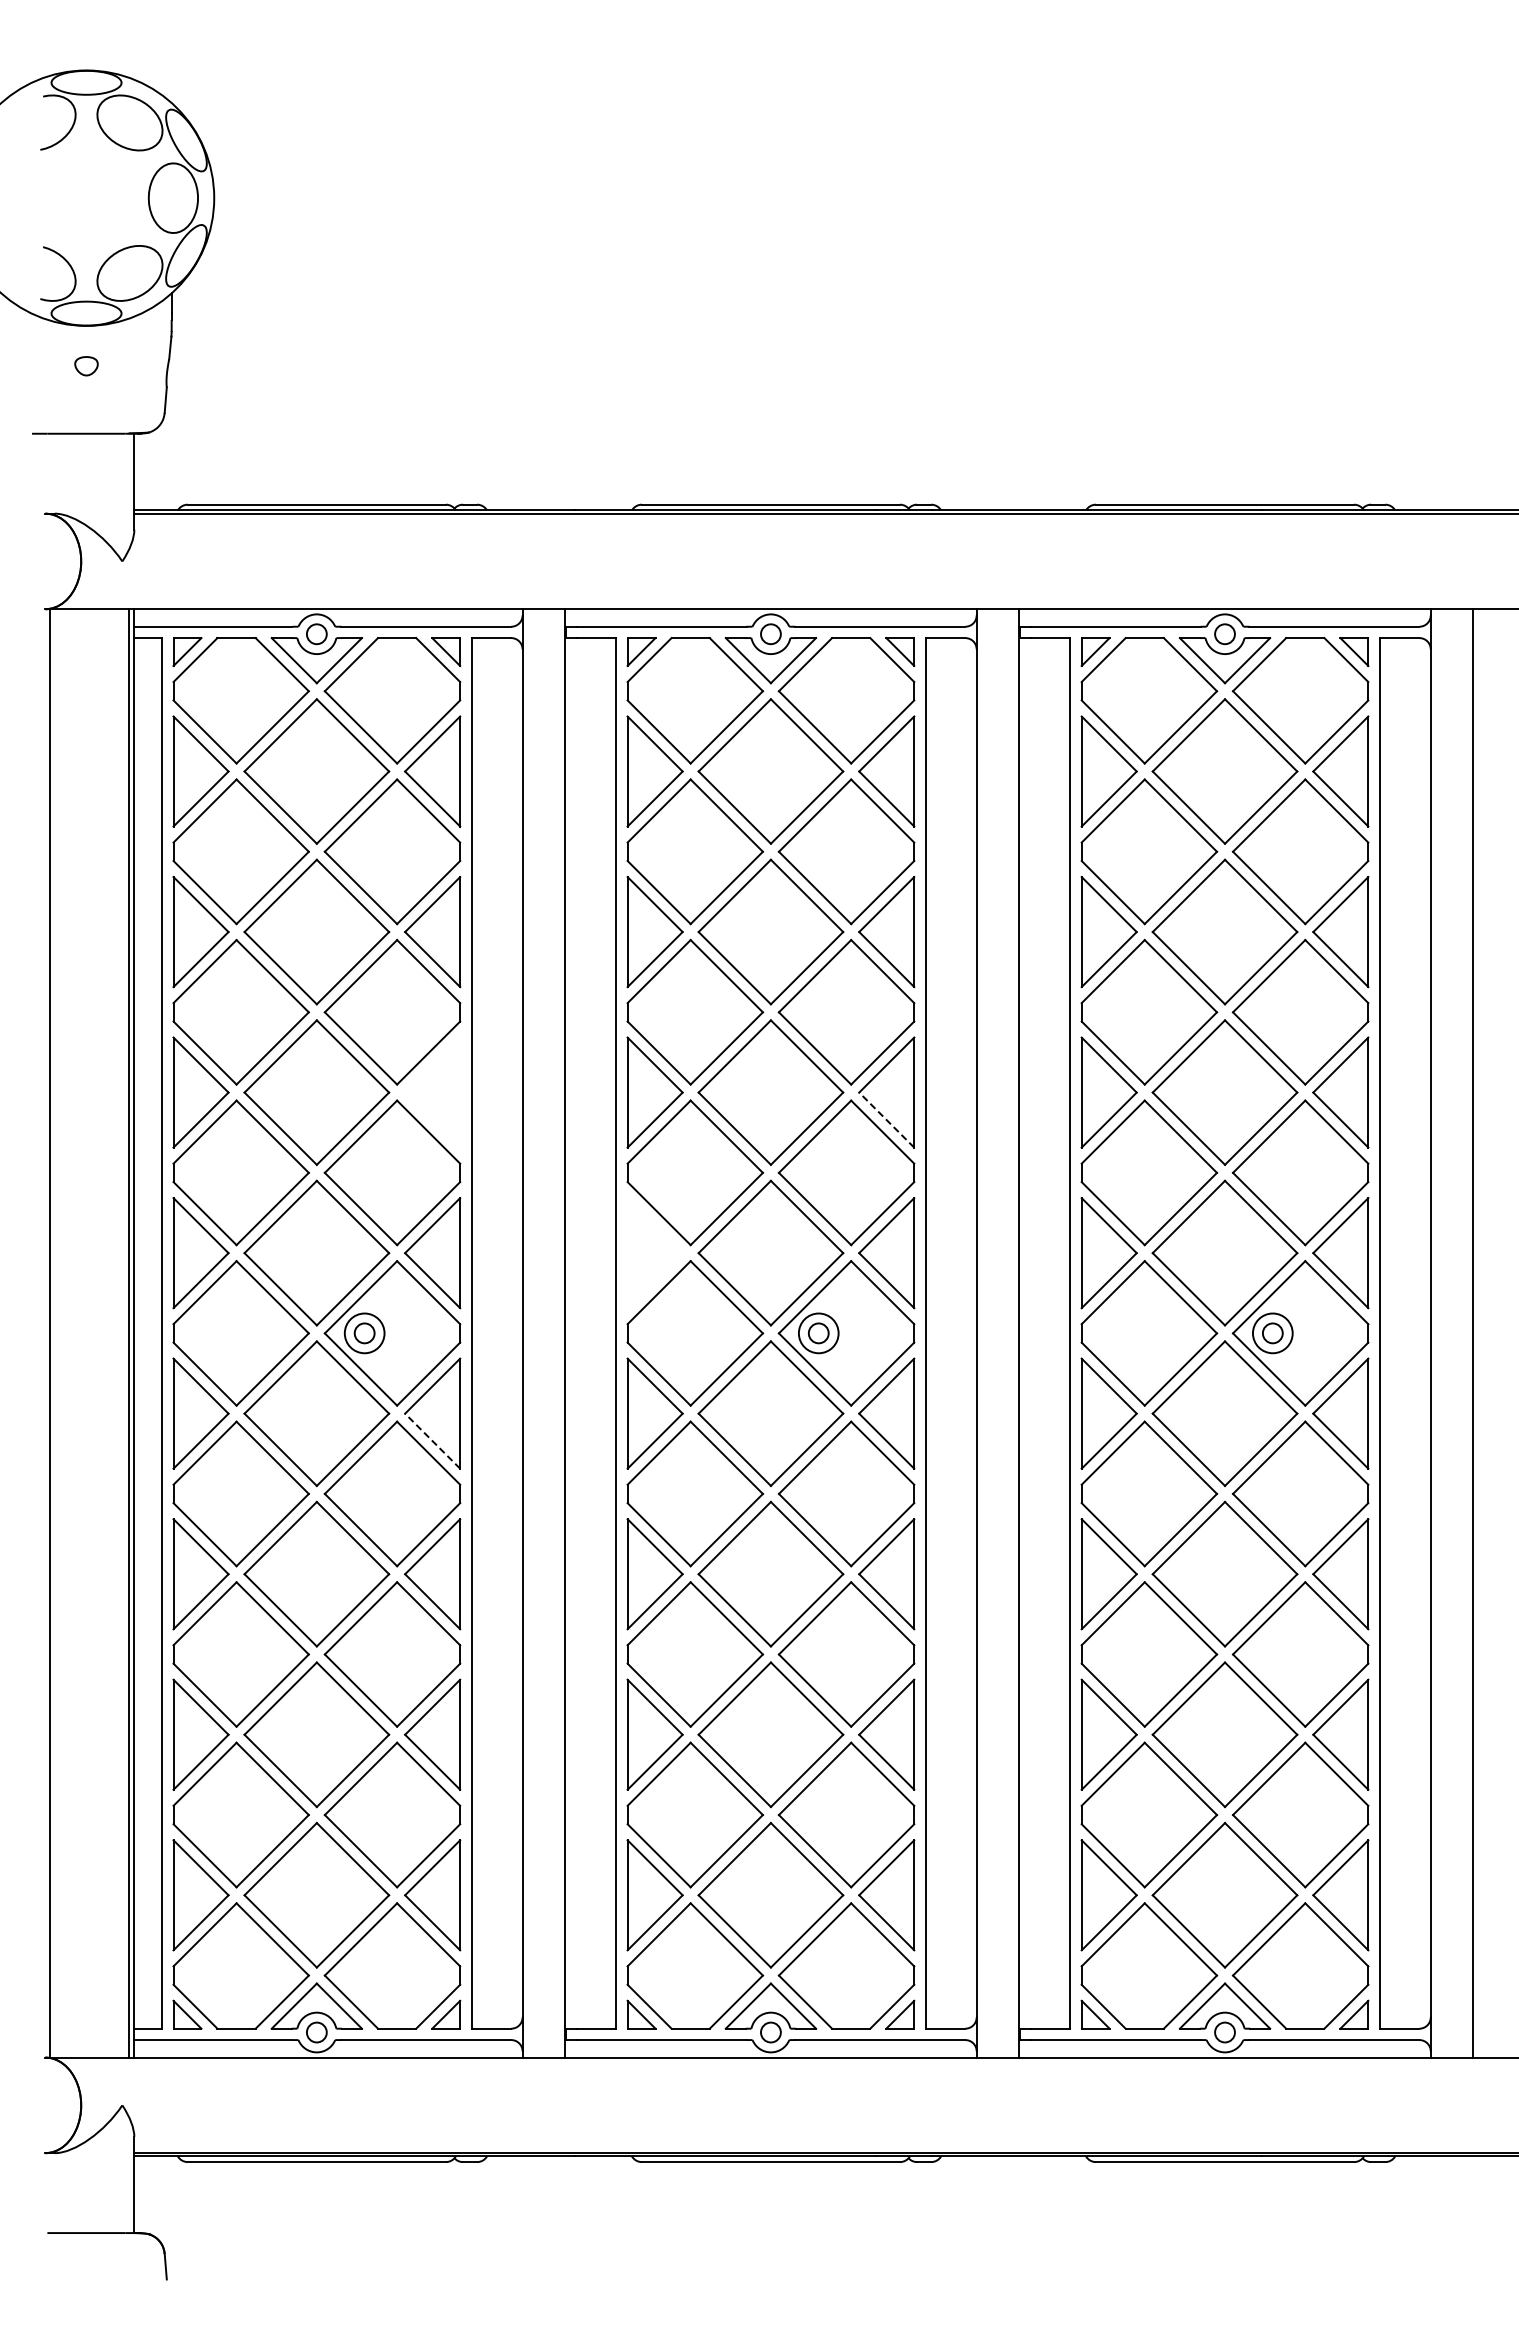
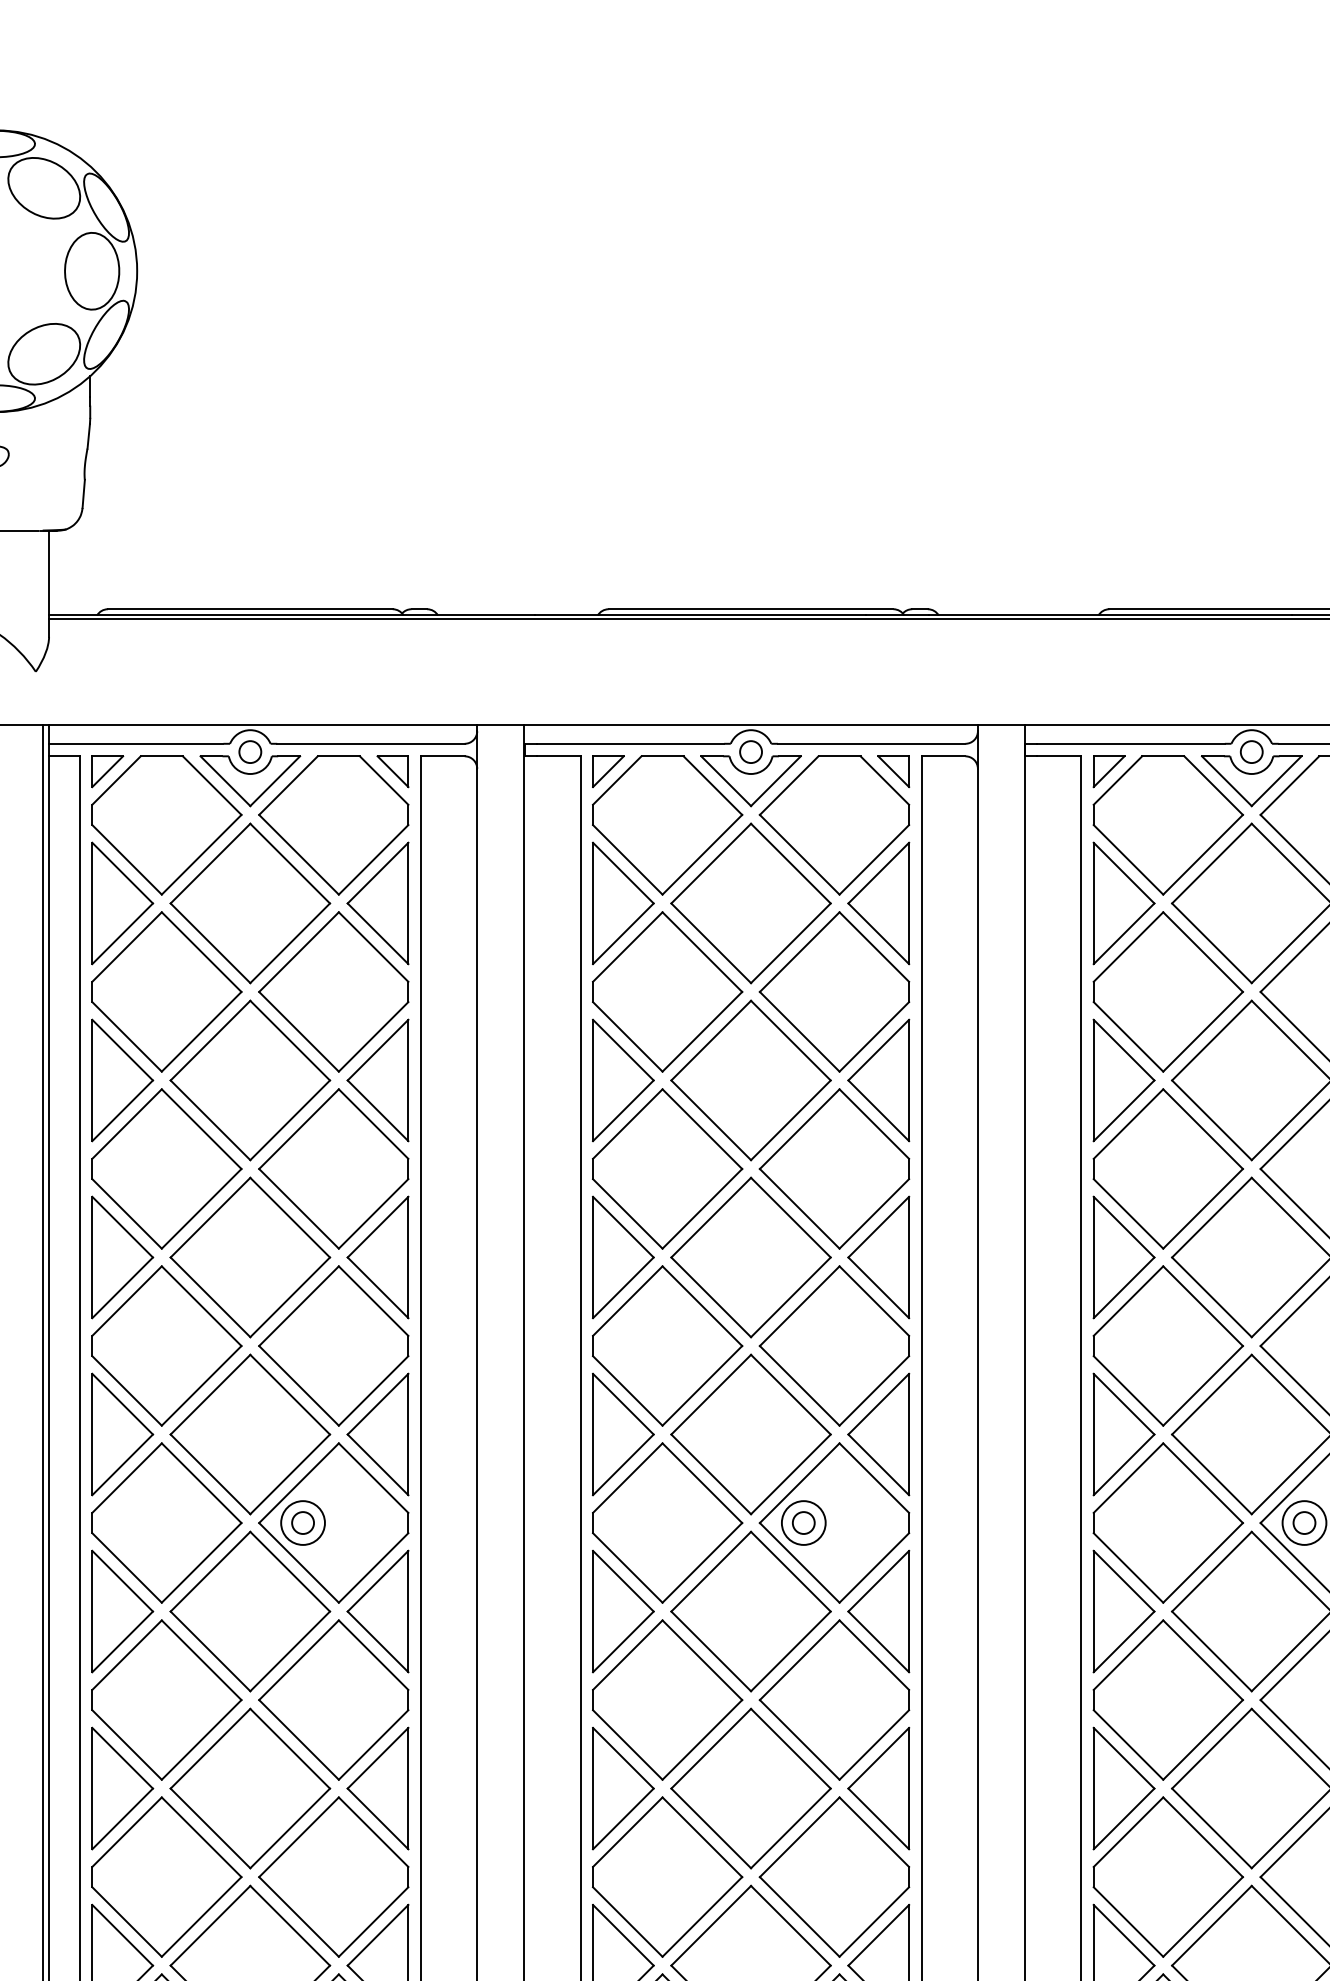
part: (432, 1092) -> (377, 1257), added
line: (886, 1120) -> (878, 1288), dashed -> solid
part: (654, 1253) -> (622, 1434), added
line: (432, 1441) -> (377, 1642), dashed -> solid

